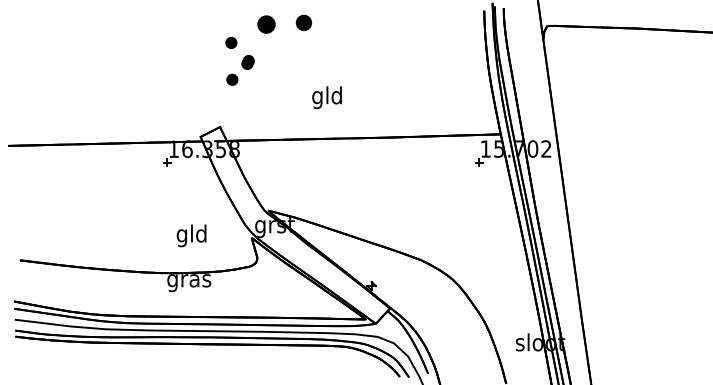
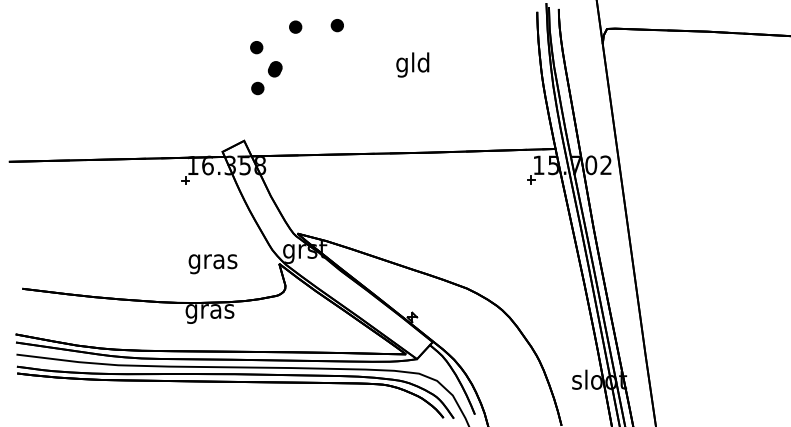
part: (304, 23) -> (337, 26), size x0.71
part: (266, 24) -> (295, 27), size x0.62
text: (326, 97) -> (412, 64), moved
text: (191, 235) -> (212, 261), gld -> gras

